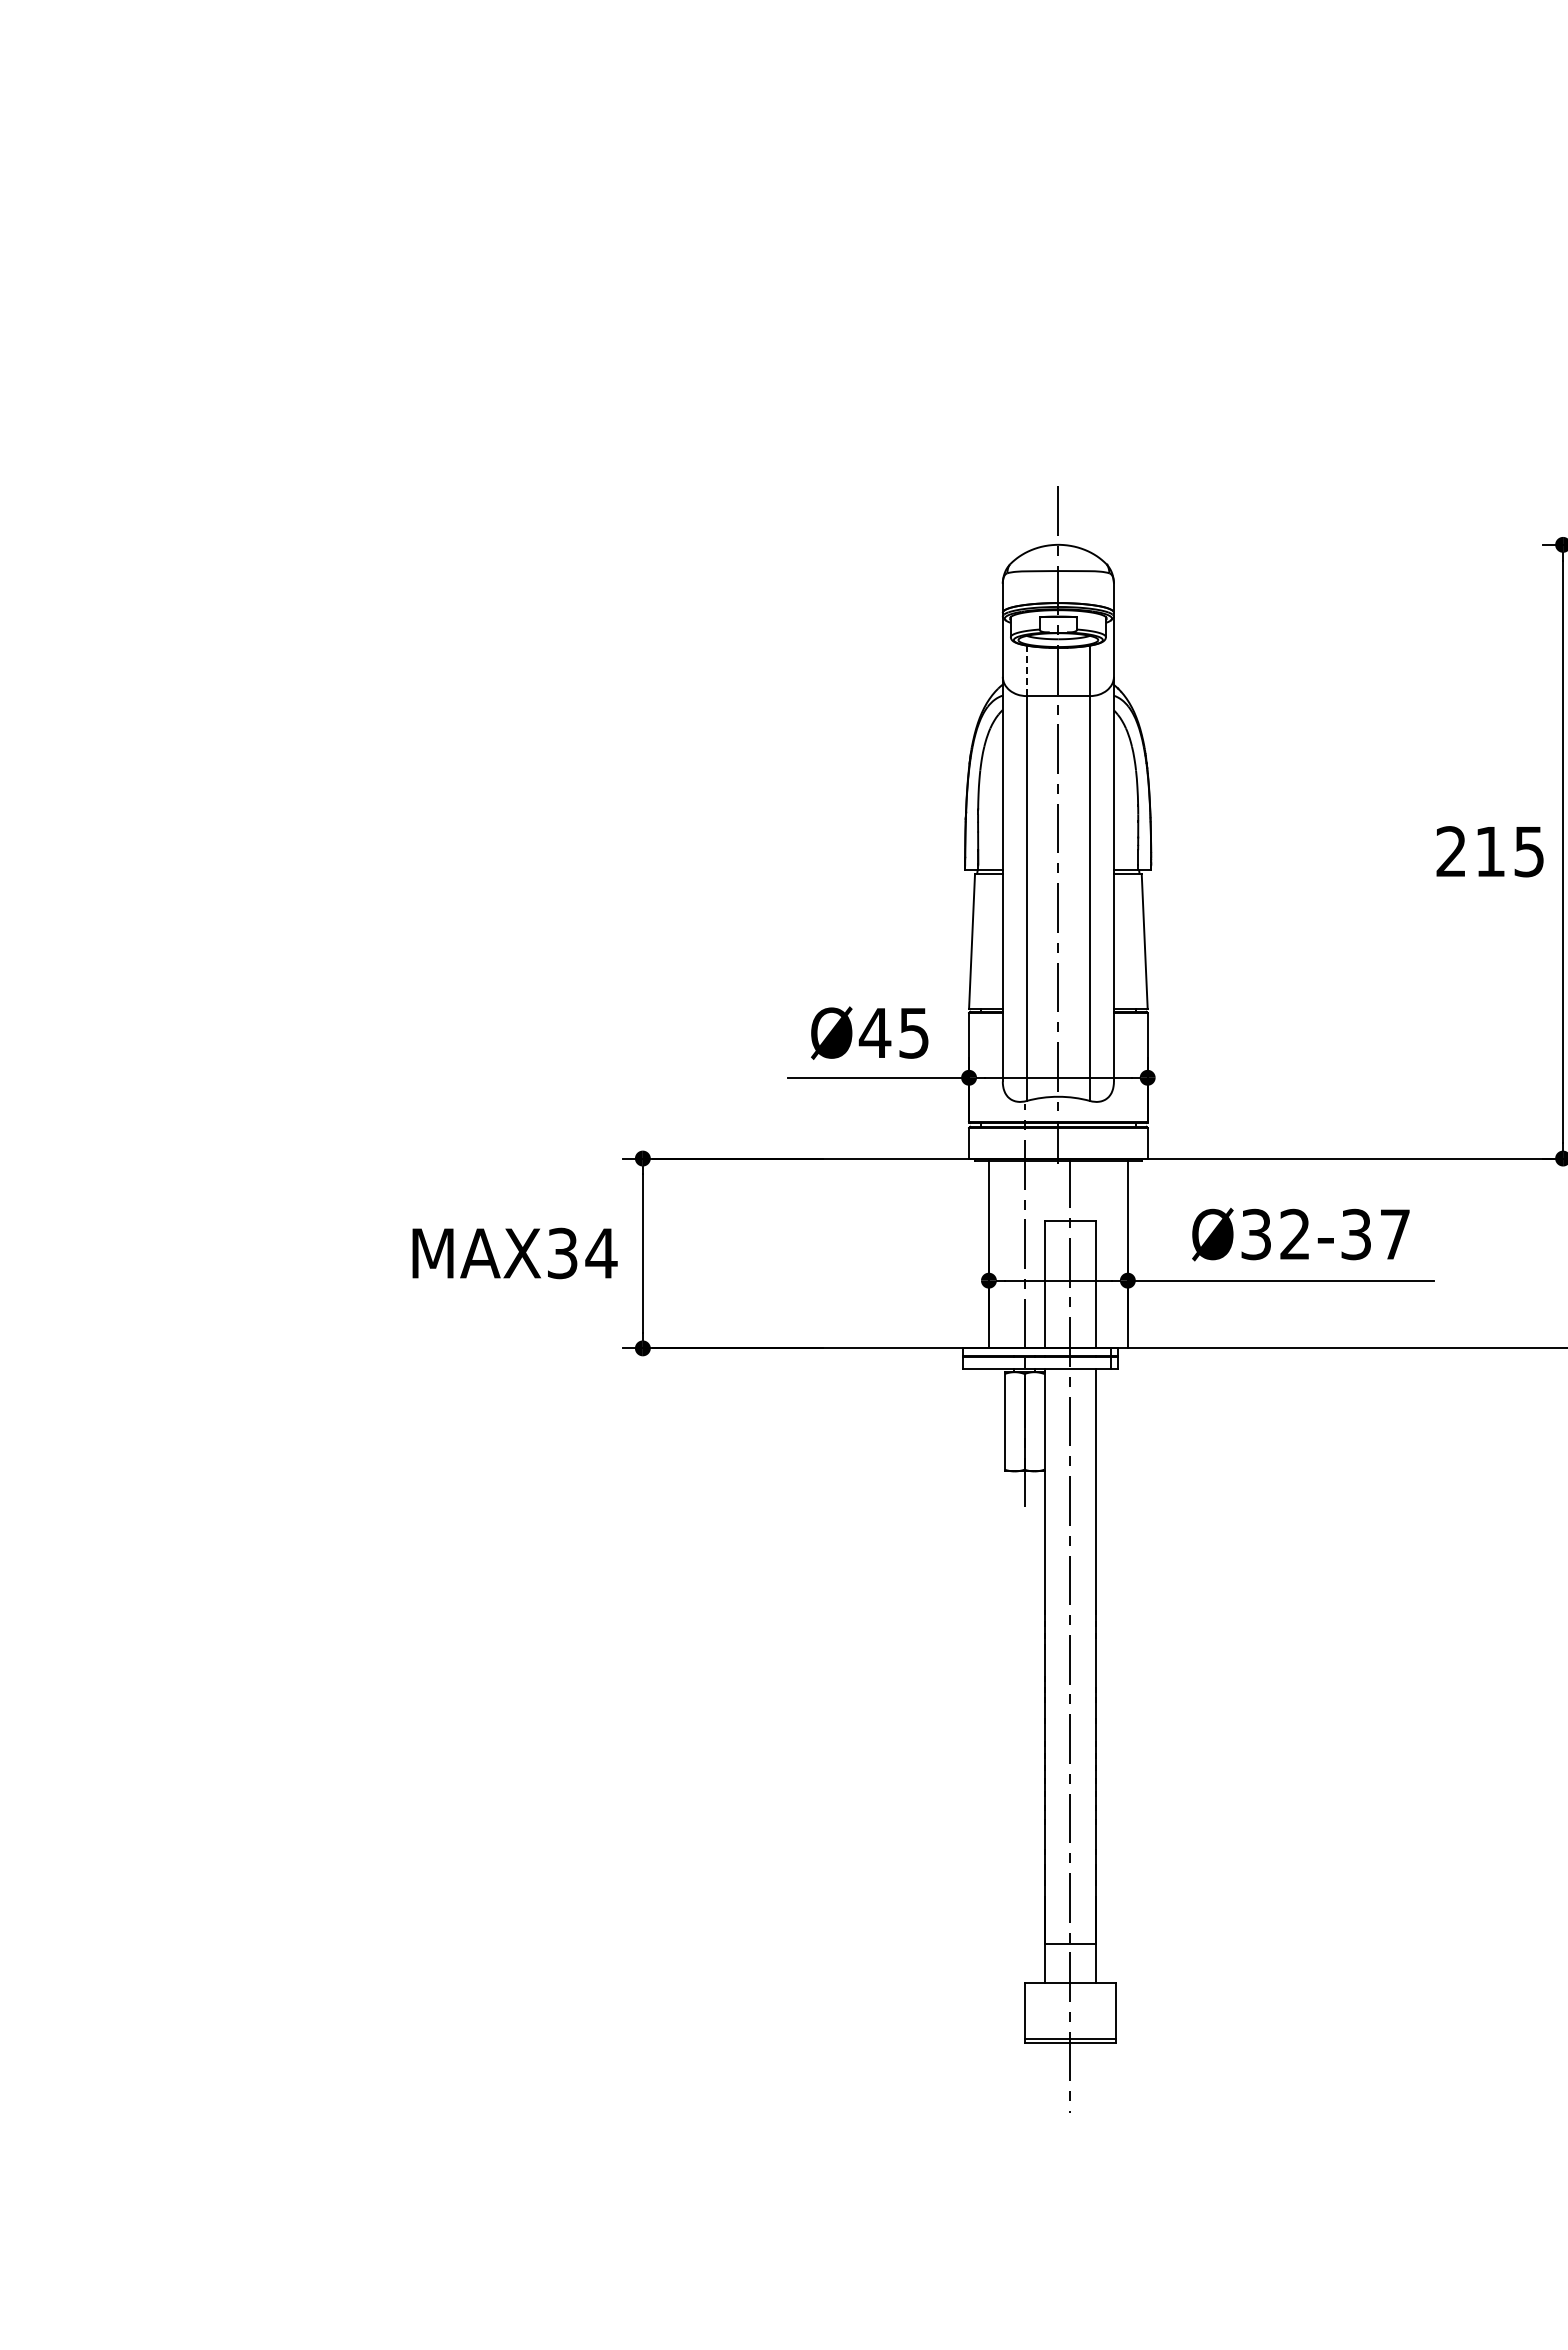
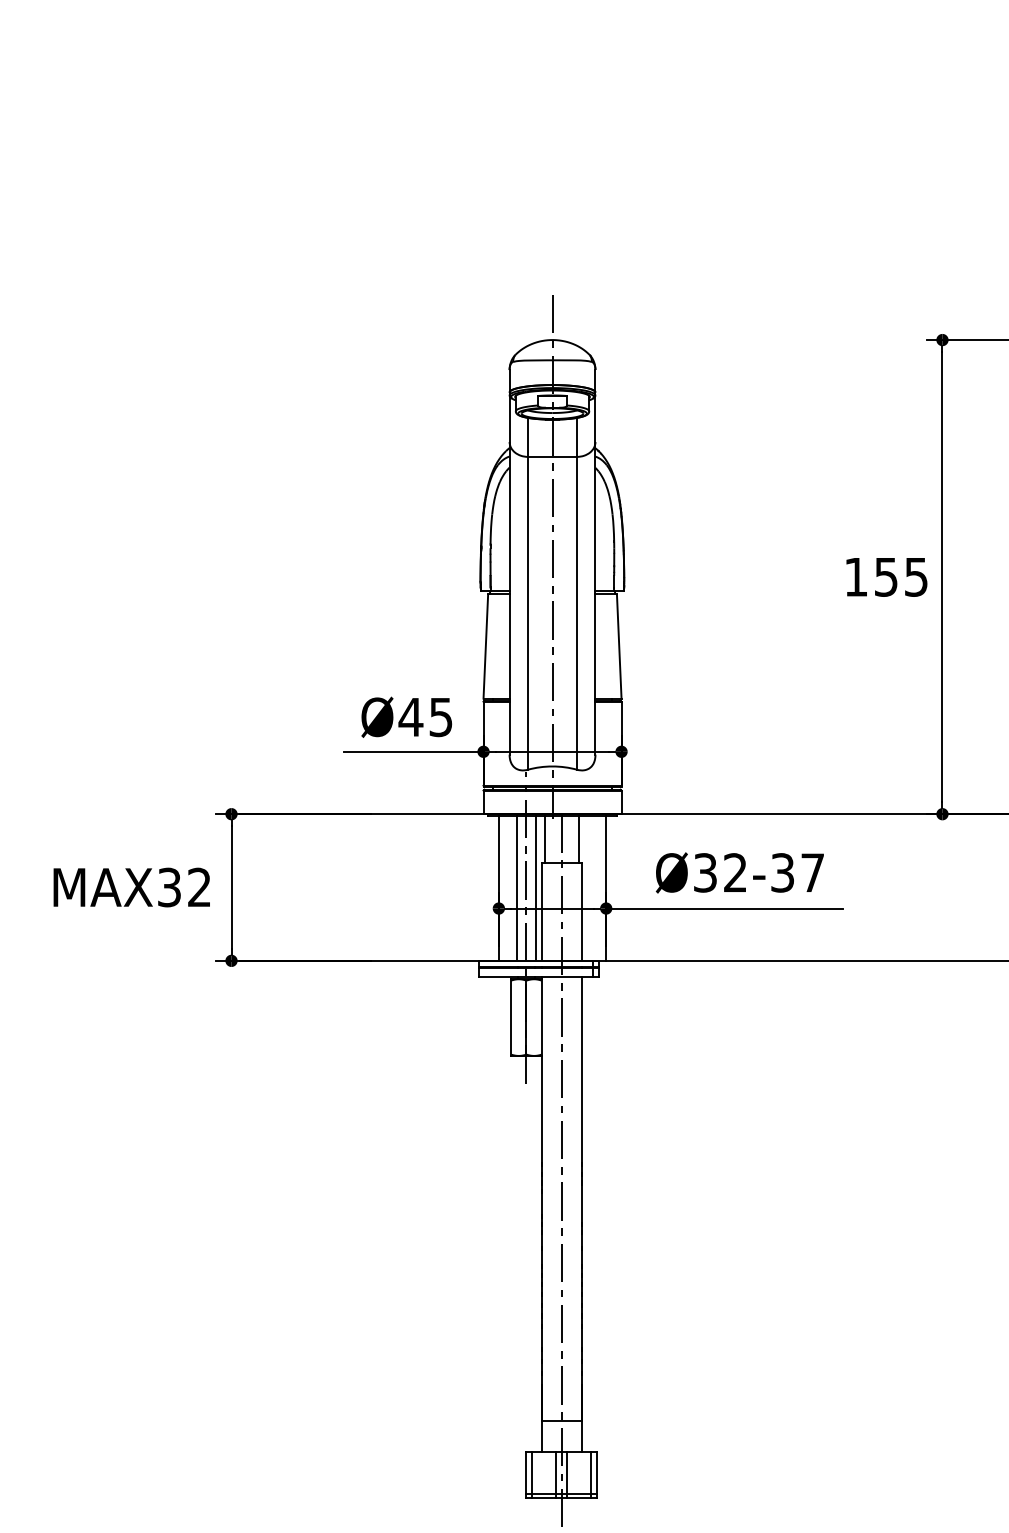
line: (1026, 670) -> (527, 437), dashed -> solid
text: (1470, 851) -> (870, 576), 215 -> 155
line: (1048, 1190) -> (544, 838), added
line: (1092, 1190) -> (578, 838), added
text: (601, 1252) -> (199, 886), MAX34 -> MAX32
line: (1012, 1254) -> (517, 888), added
line: (1036, 1254) -> (535, 888), added
line: (1032, 2013) -> (532, 1474), added
line: (1062, 2013) -> (555, 1474), added
line: (1077, 2013) -> (567, 1474), added
line: (1108, 2013) -> (591, 1474), added

